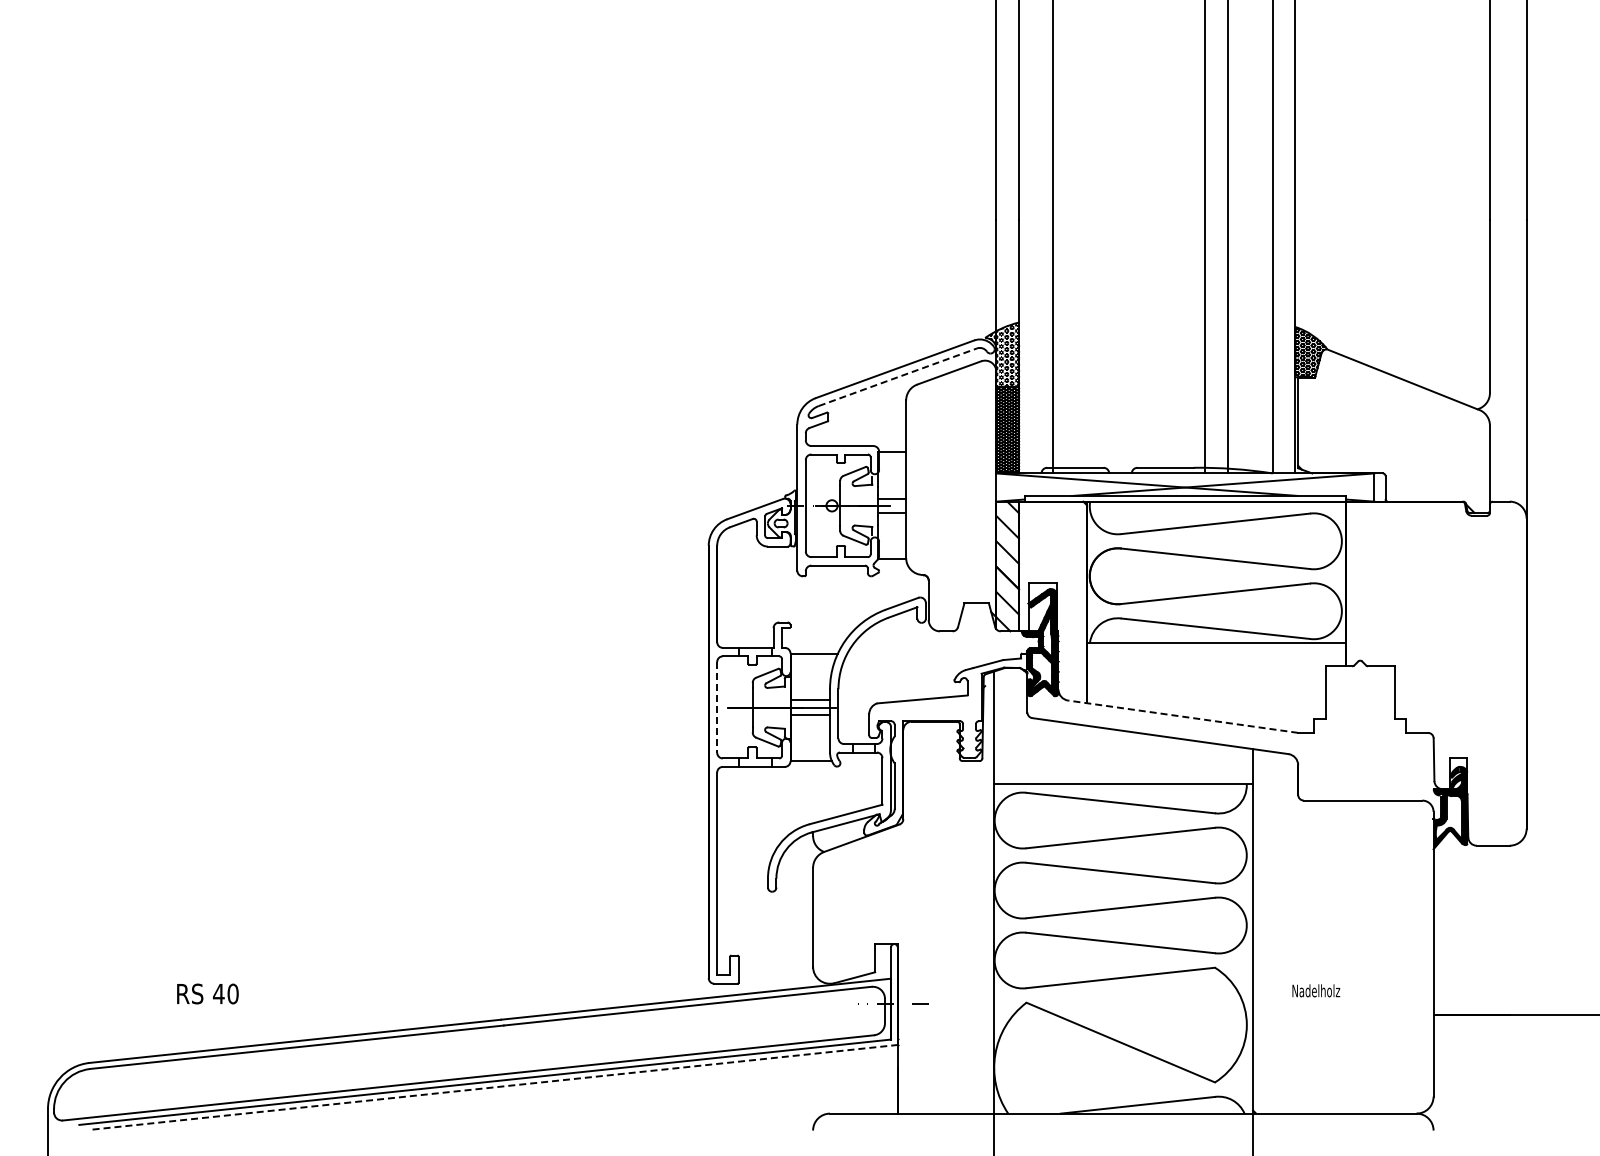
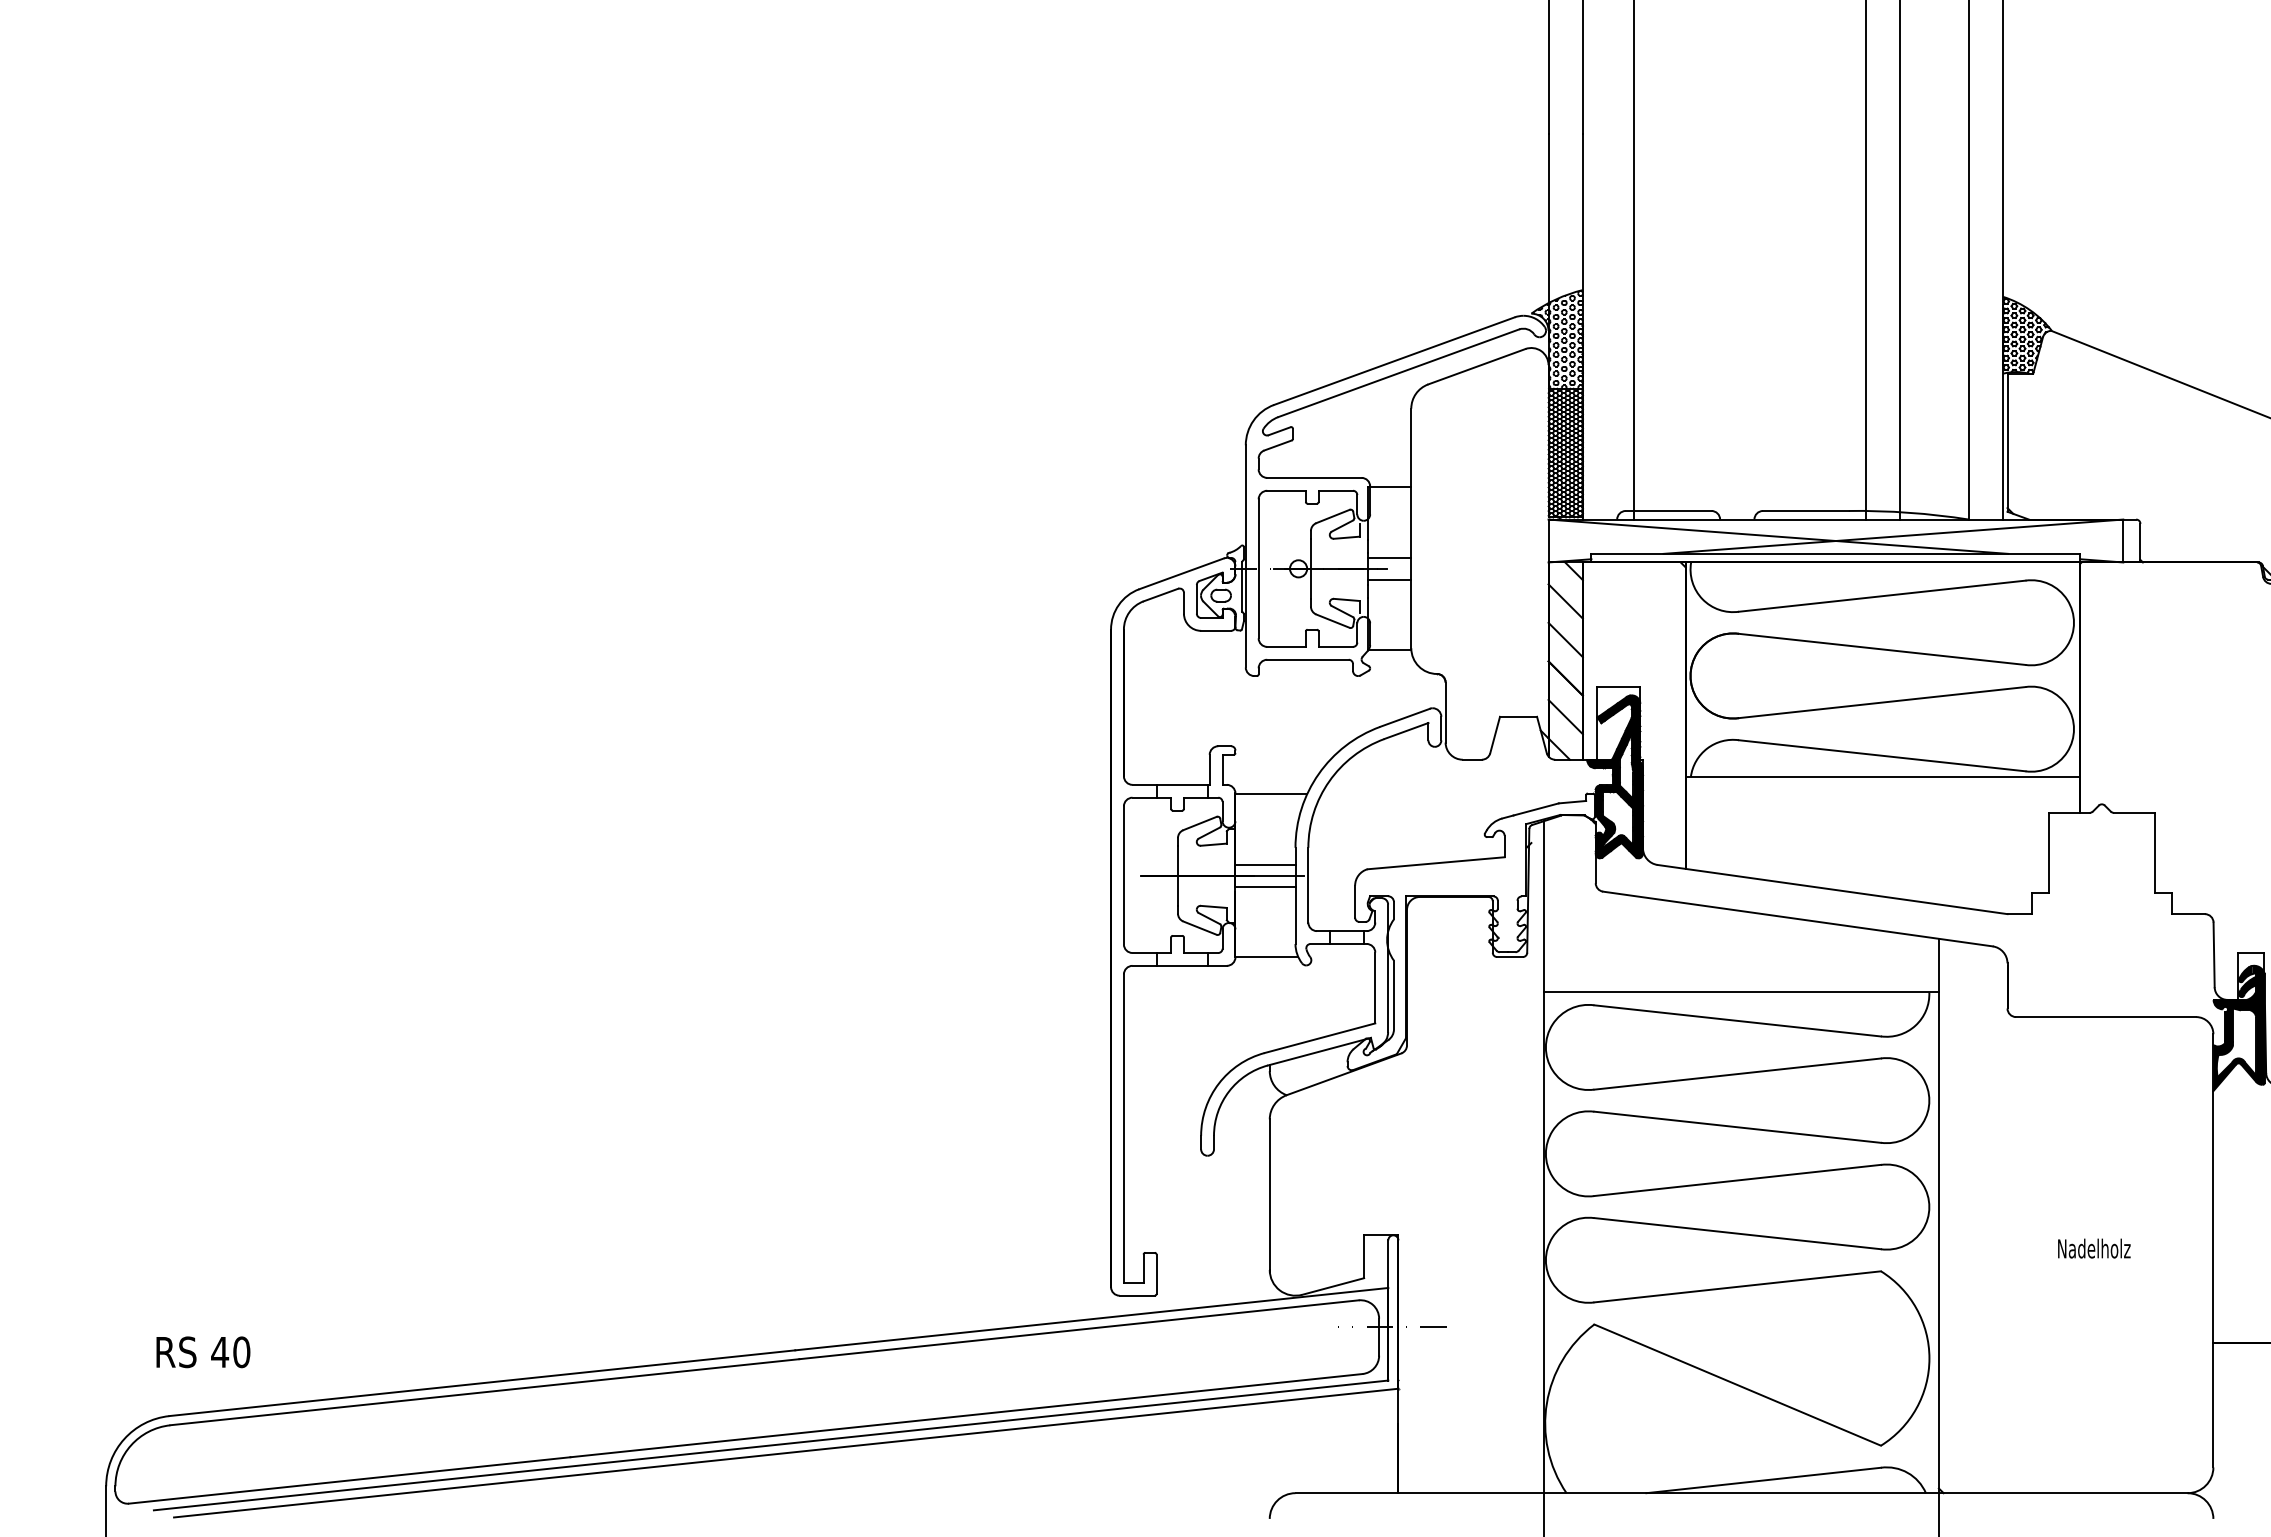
line: (898, 377) -> (1399, 373), dashed -> solid
line: (717, 707) -> (1124, 875), dashed -> solid
line: (1182, 716) -> (1831, 889), dashed -> solid
text: (1316, 990) -> (2094, 1248), moved
text: (207, 993) -> (202, 1351), moved
line: (495, 1087) -> (786, 1453), dashed -> solid

